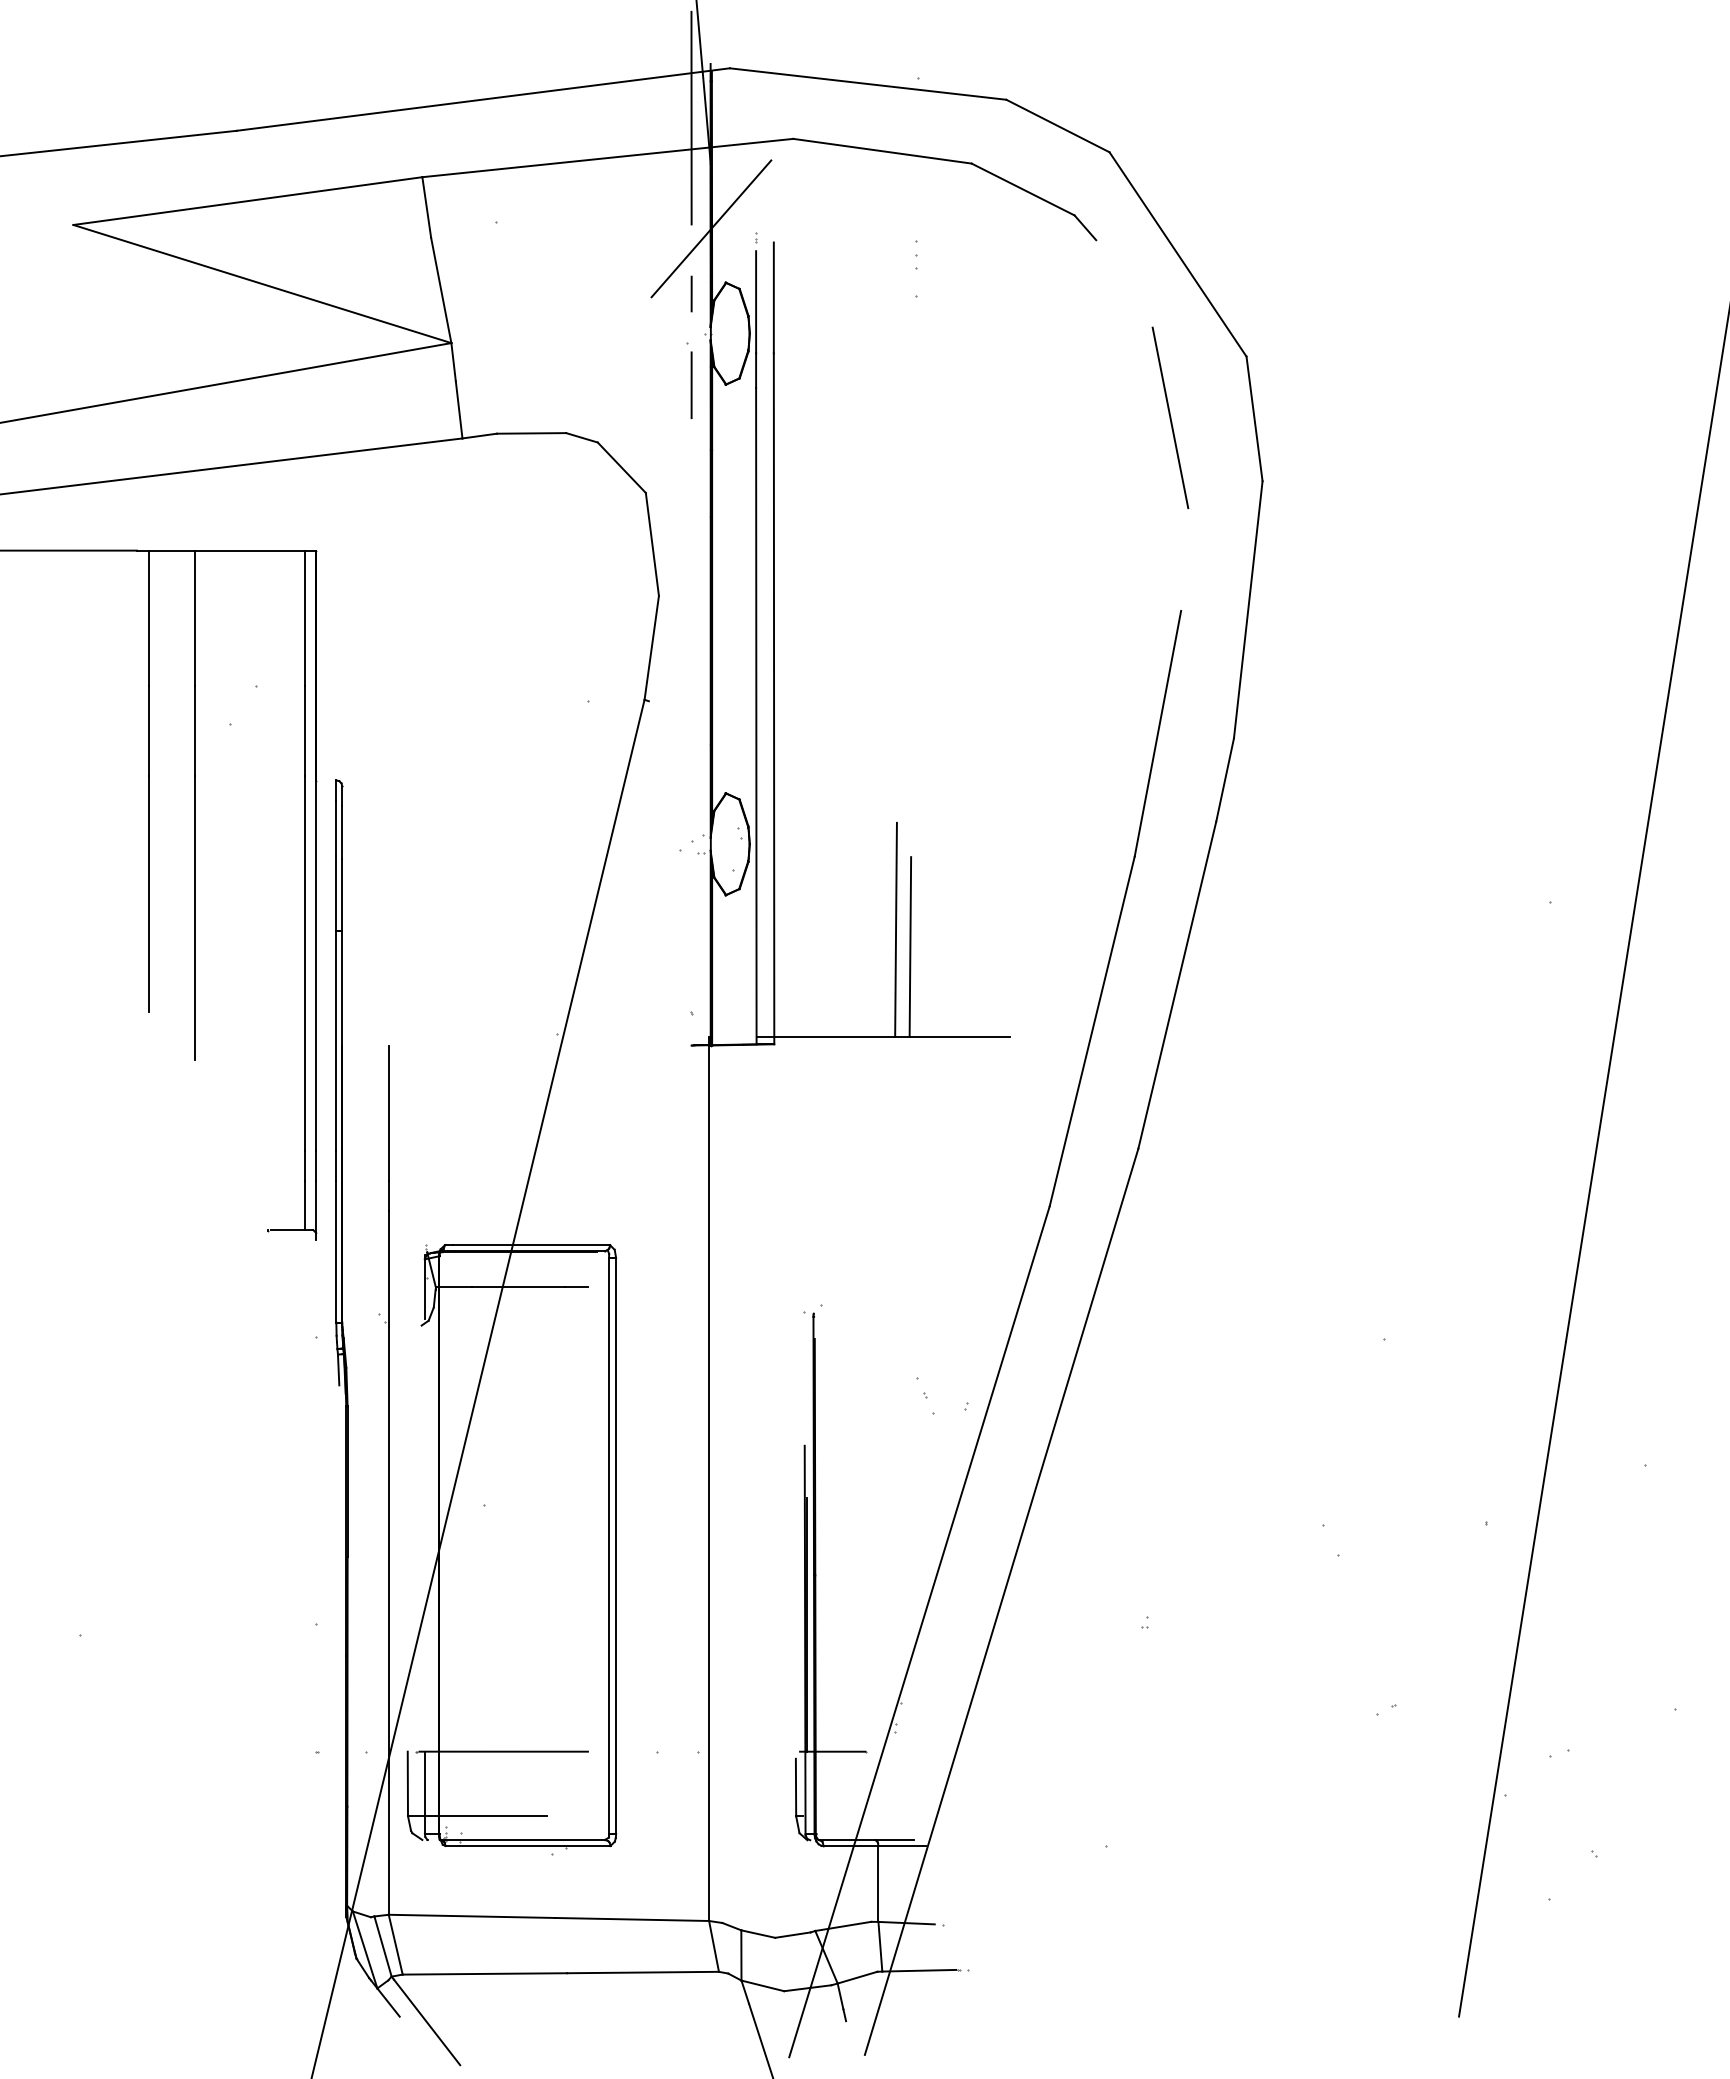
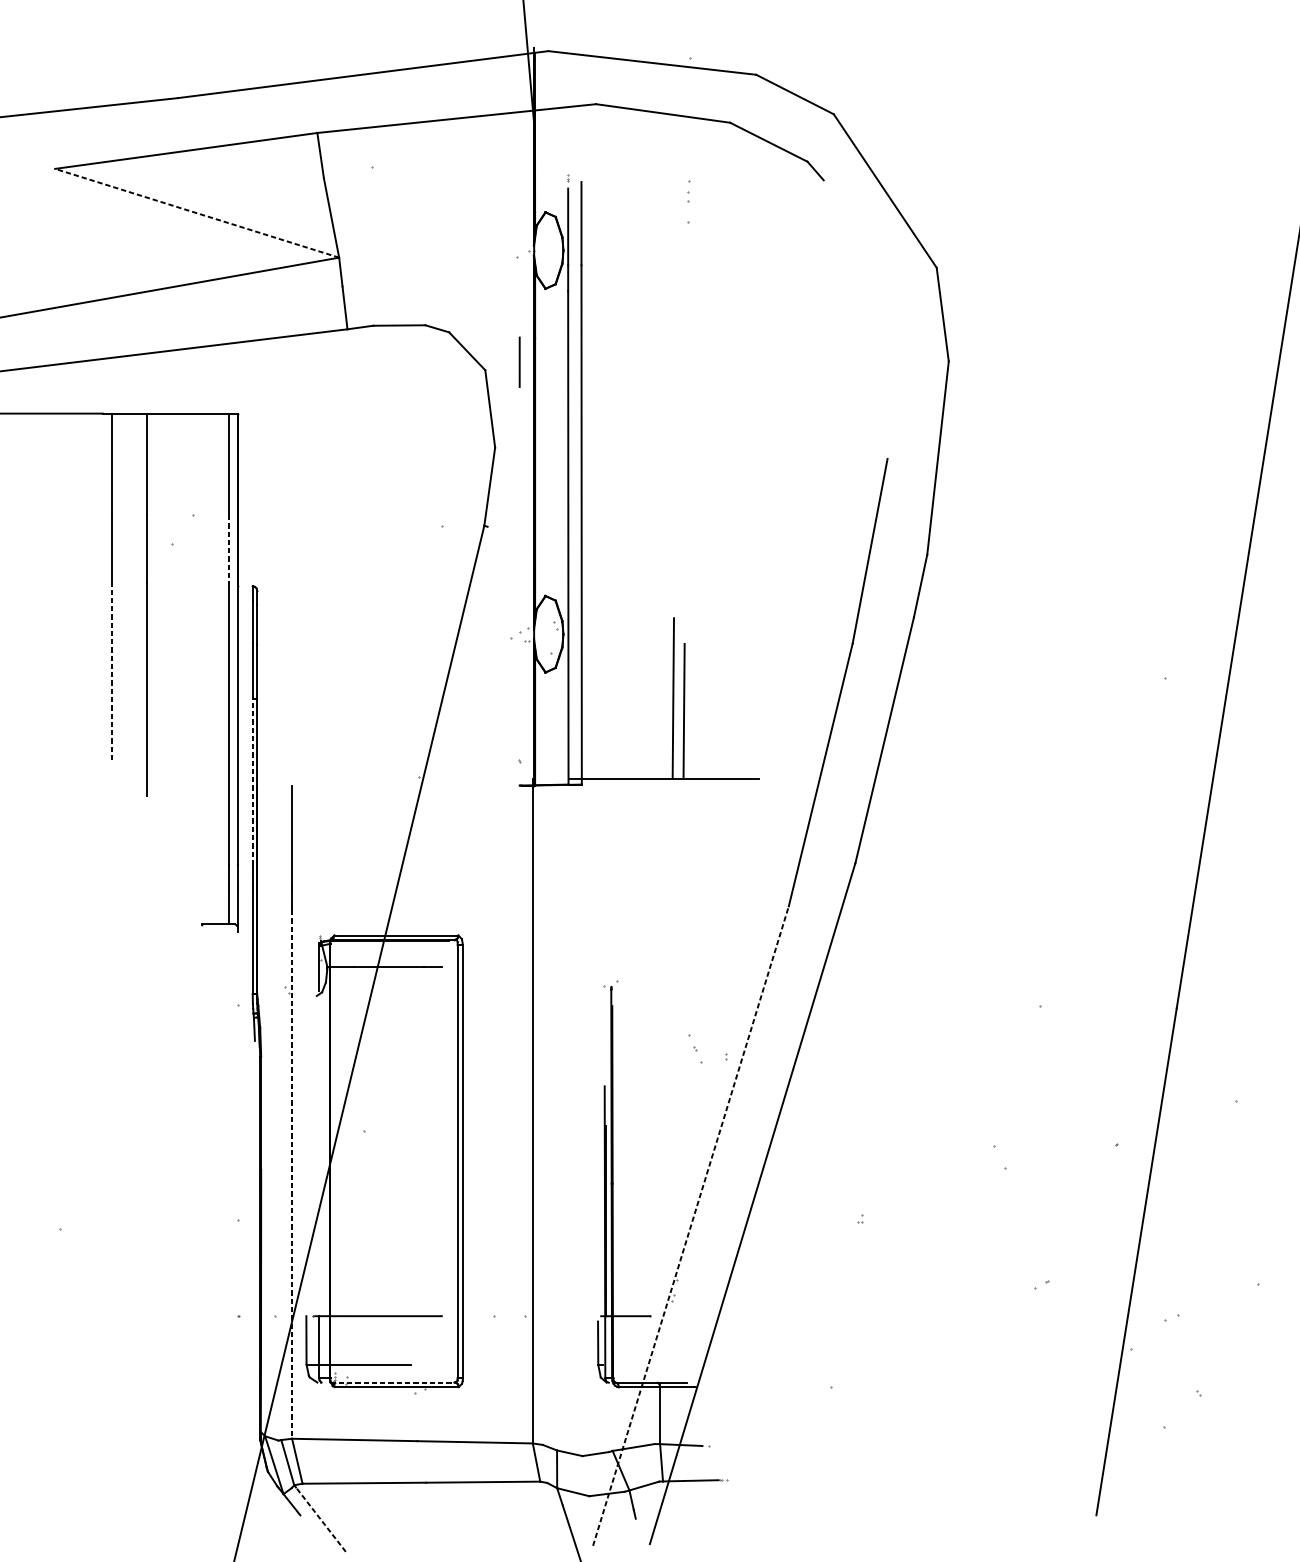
line: (691, 117) -> (519, 88), removed
line: (711, 228) -> (534, 171), removed
line: (262, 284) -> (197, 213), solid -> dashed
line: (691, 293) -> (519, 220), removed
line: (691, 384) -> (519, 361), moved
line: (1170, 417) -> (879, 313), removed
line: (304, 731) -> (228, 549), solid -> dashed
line: (148, 893) -> (111, 671), solid -> dashed
line: (336, 1040) -> (252, 781), solid -> dashed
line: (388, 1563) -> (291, 1174), solid -> dashed
line: (919, 1631) -> (690, 1225), solid -> dashed
line: (522, 1839) -> (392, 1382), solid -> dashed
line: (426, 2022) -> (320, 1519), solid -> dashed

